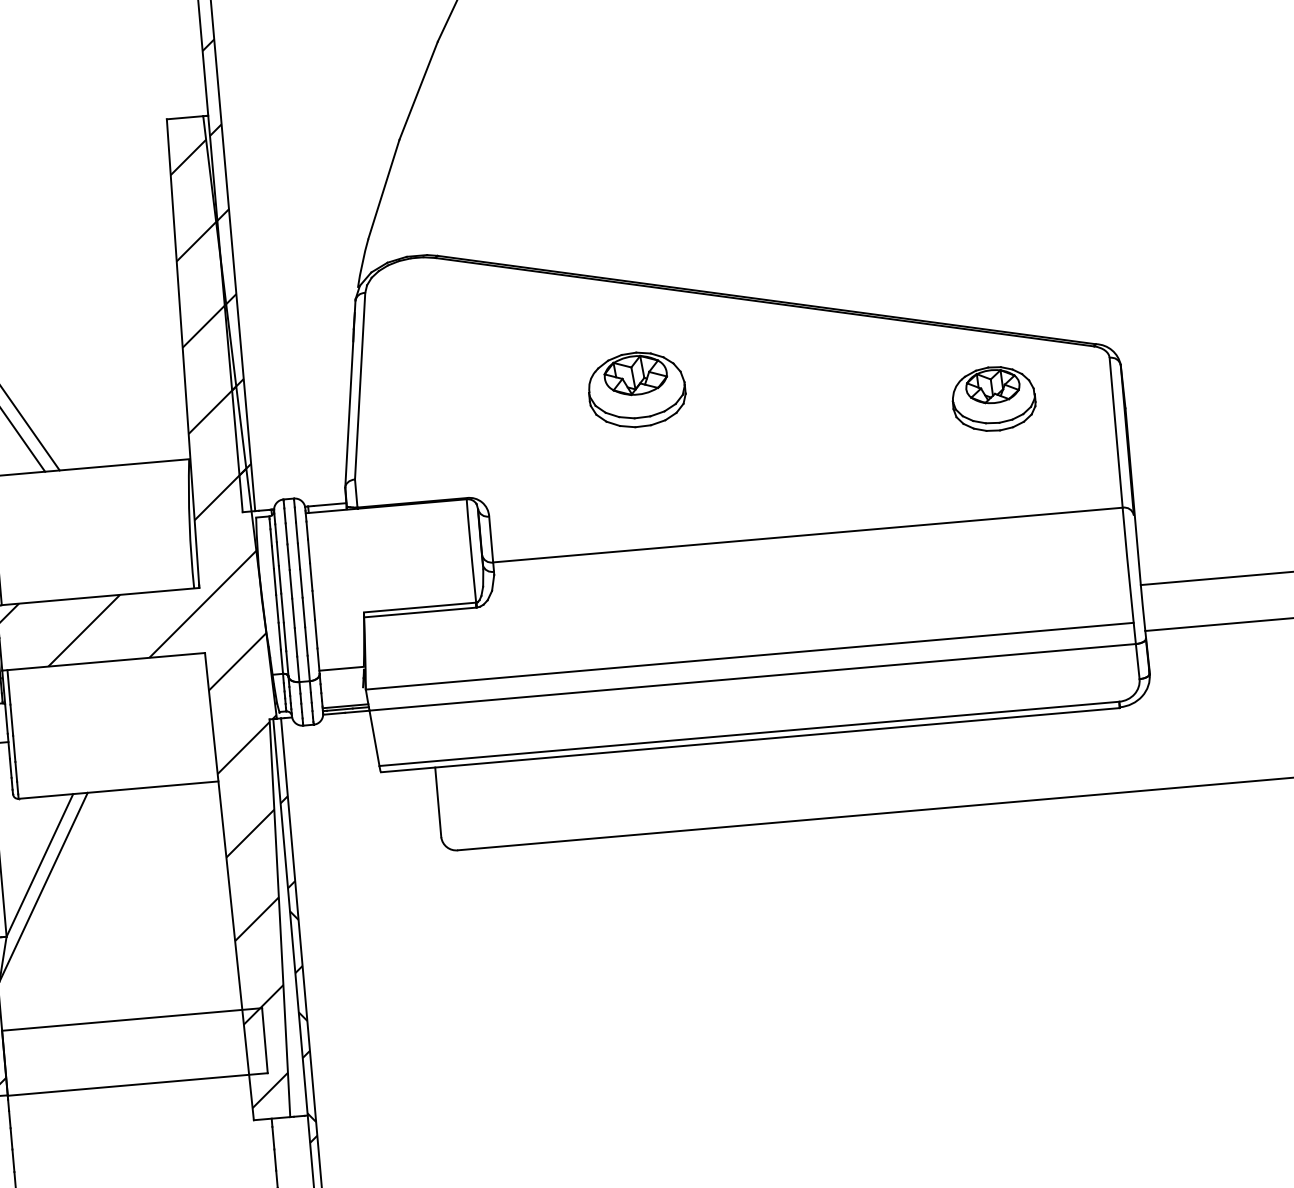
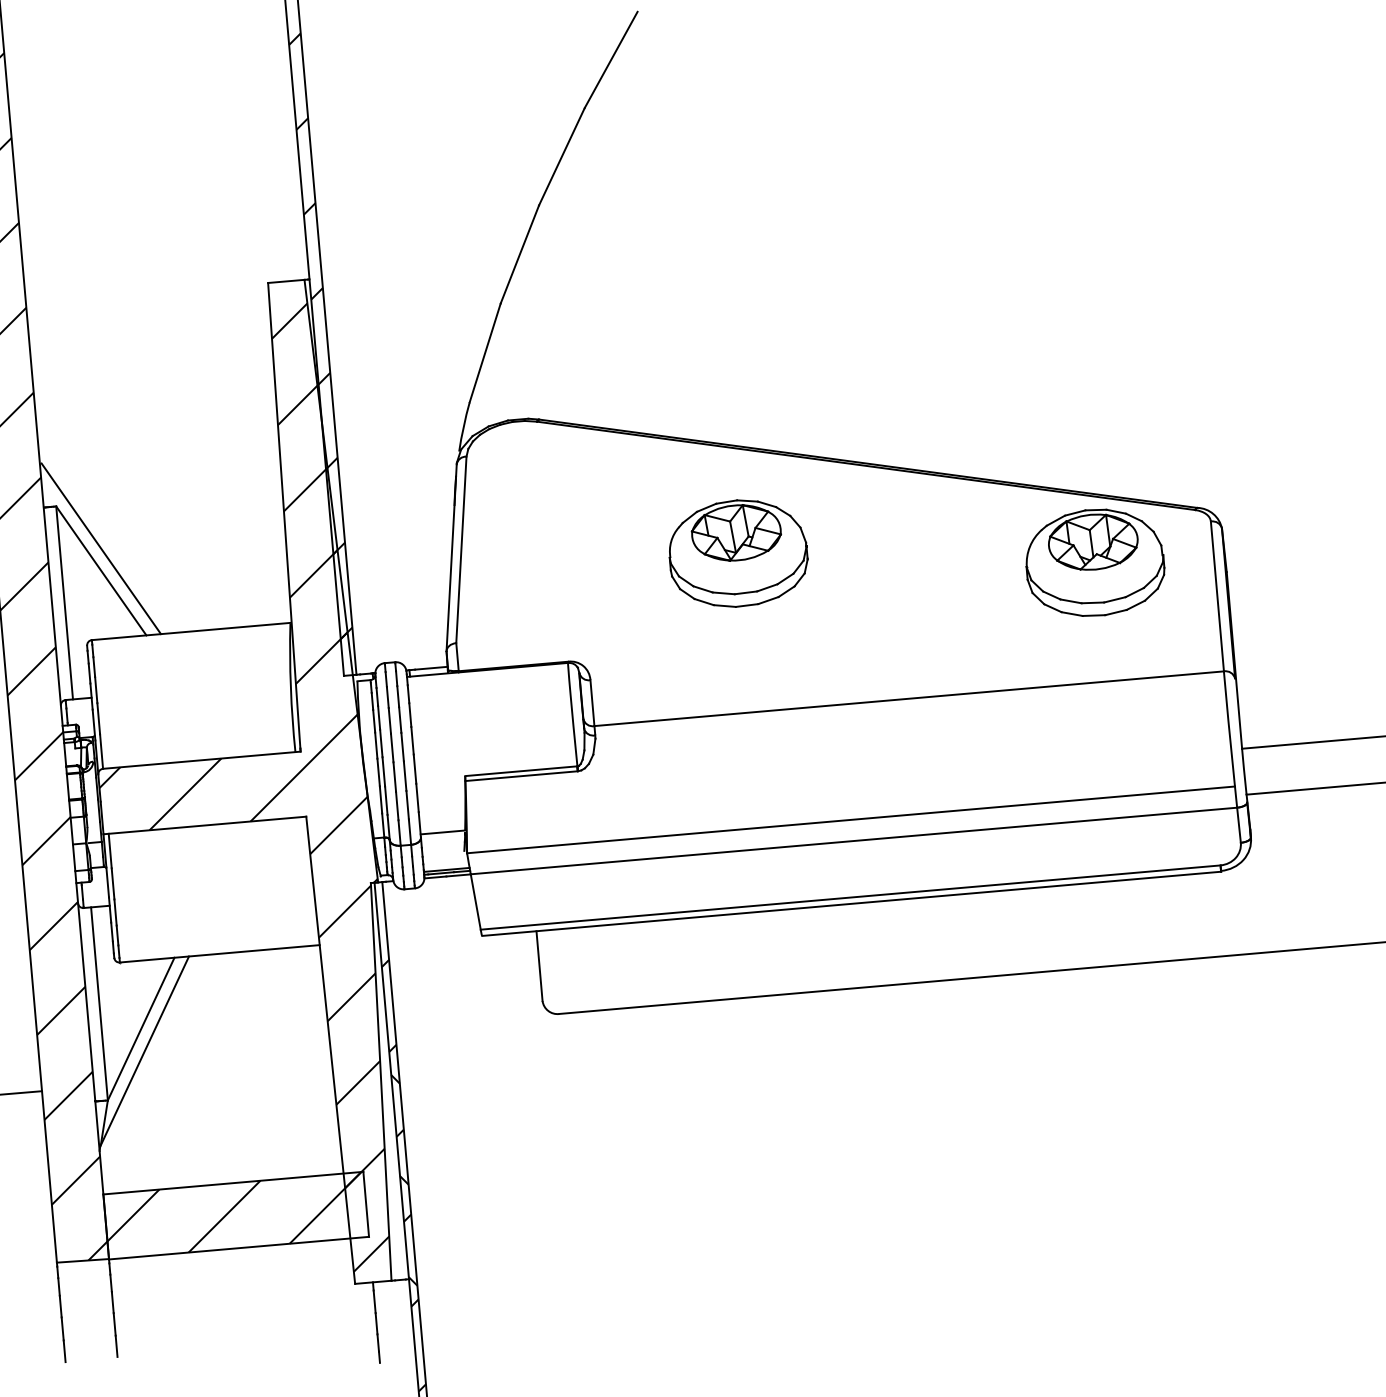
part: (637, 389) -> (738, 553), size x1.43
part: (994, 398) -> (1095, 562), size x1.67
hatch: (133, 1048) -> (234, 1212), added

